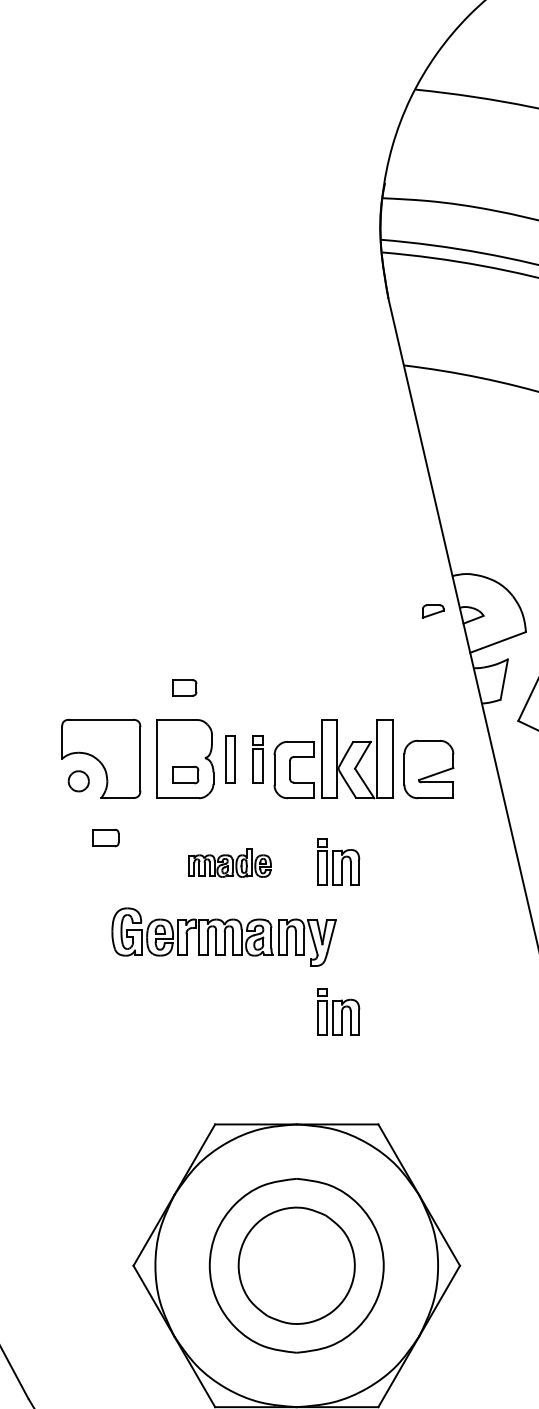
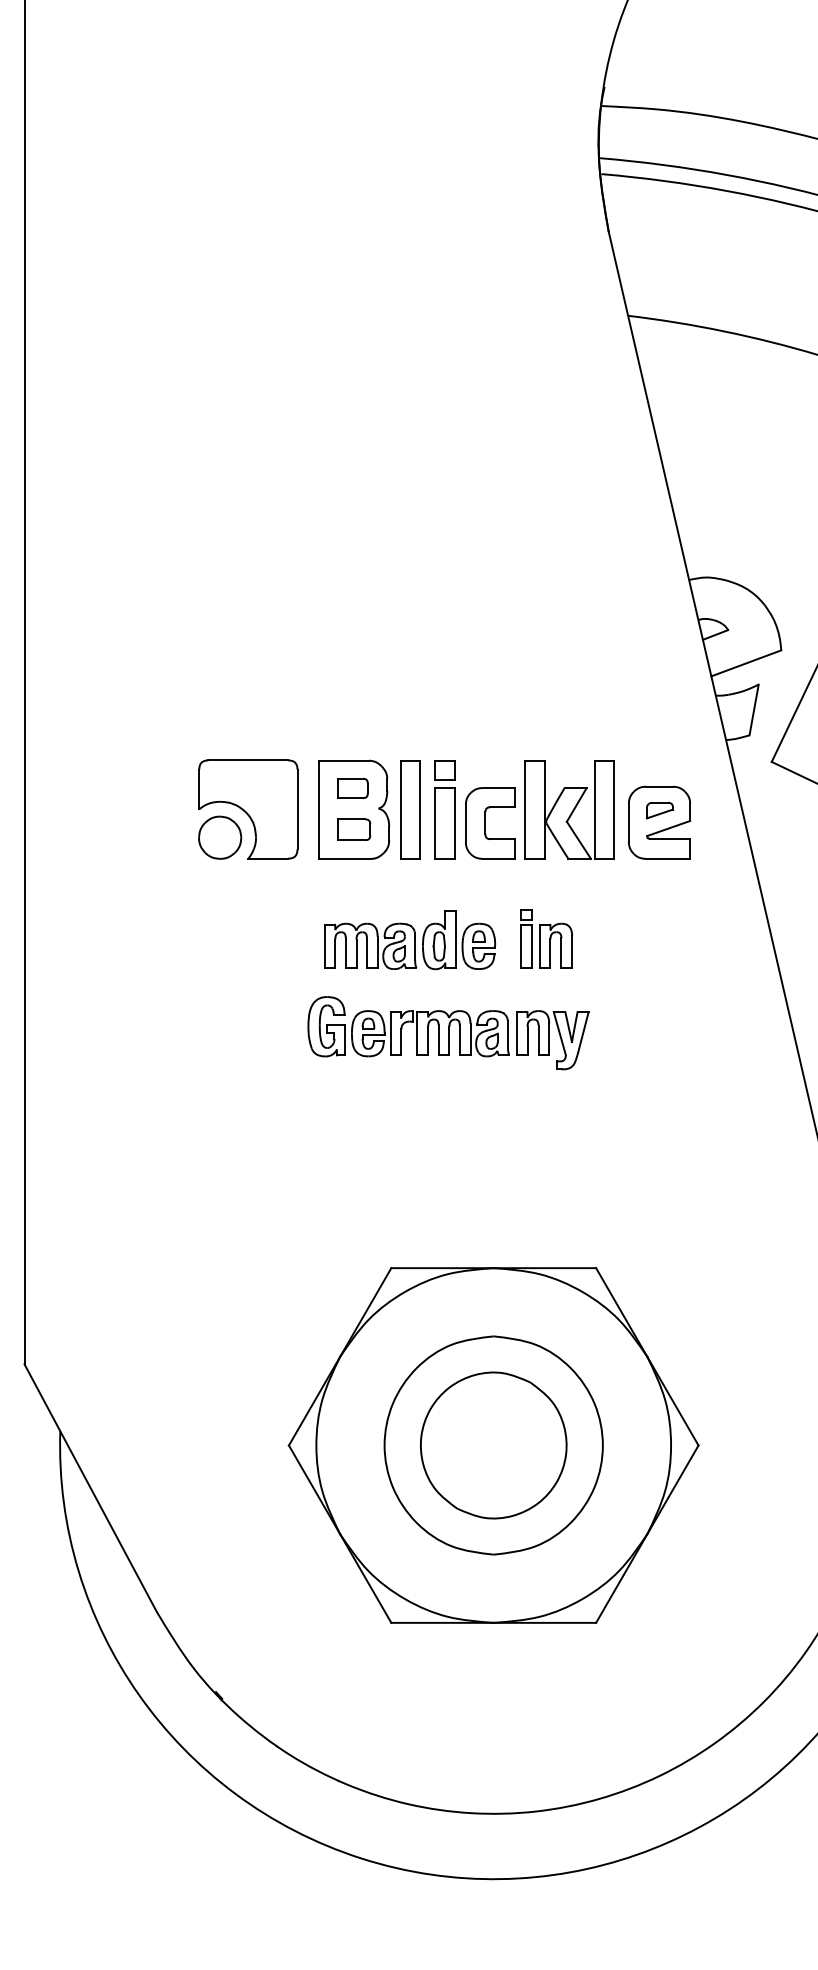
part: (432, 611) -> (659, 810), moved
part: (184, 687) -> (352, 787), moved
part: (230, 758) -> (410, 809), size x1.67
part: (257, 758) -> (444, 809), size x1.67
part: (79, 781) -> (220, 837), size x1.67
part: (106, 837) -> (254, 908), removed
part: (230, 863) -> (410, 940), size x1.67
part: (224, 937) -> (448, 1033), moved
part: (338, 1011) -> (546, 1126), removed

